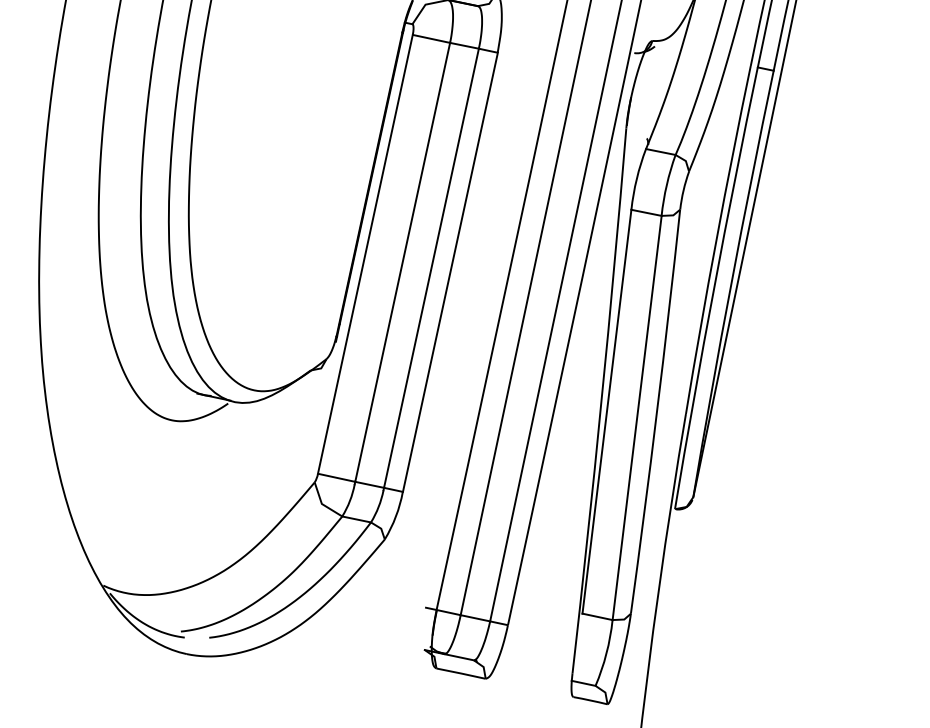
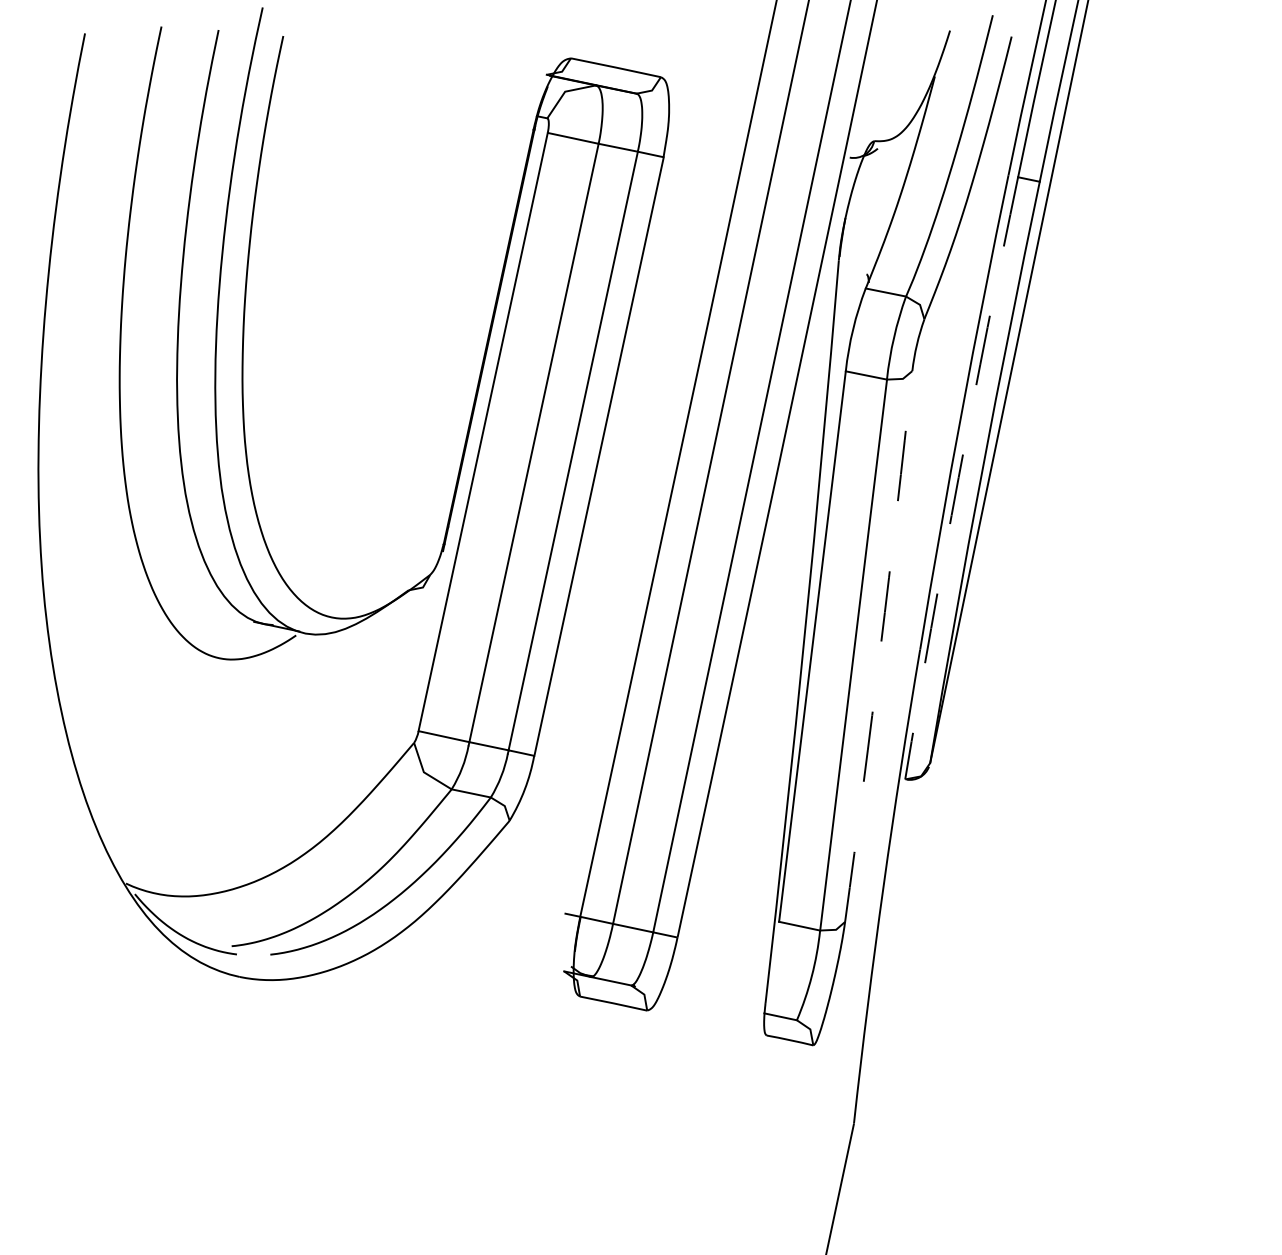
arc: (714, 287) -> (958, 477), solid -> dashed
arc: (656, 411) -> (880, 646), solid -> dashed

